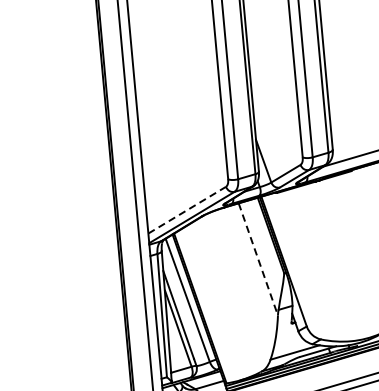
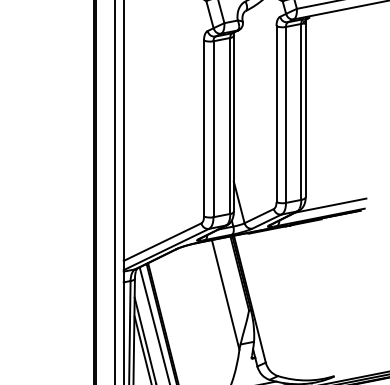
line: (187, 209) -> (162, 241), dashed -> solid
line: (258, 258) -> (225, 294), dashed -> solid

